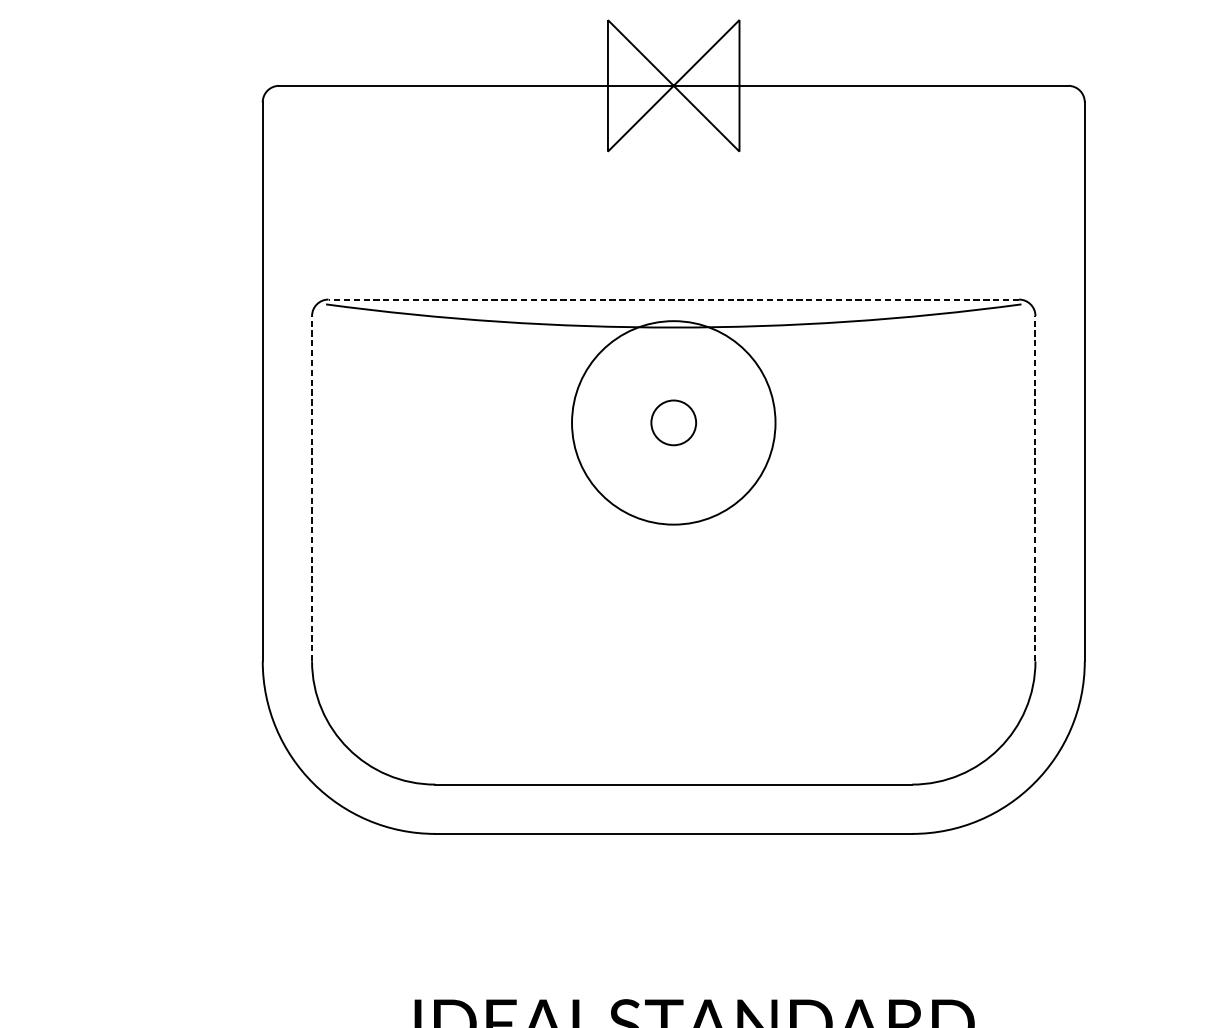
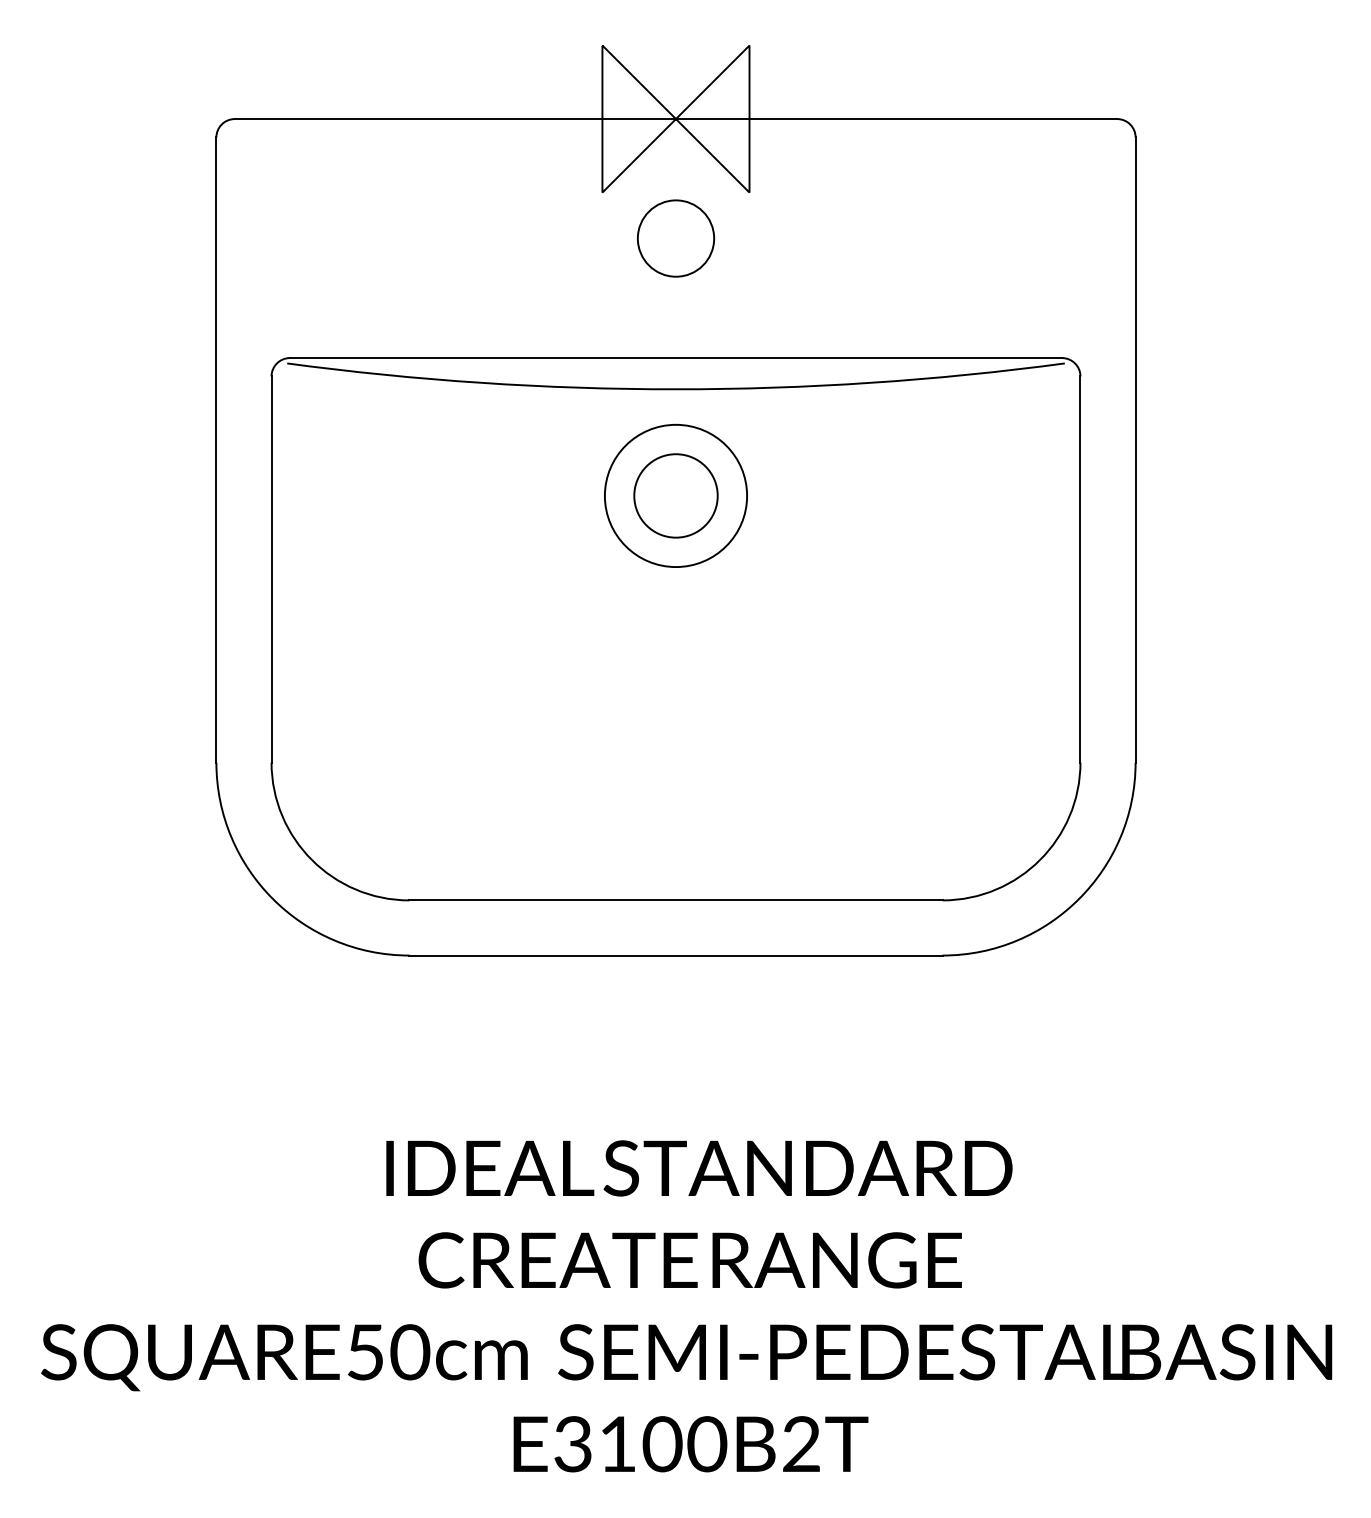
circle: (674, 192) -> (676, 238), added
line: (673, 299) -> (675, 358), dashed -> solid
circle: (673, 422) -> (675, 495), size x0.62
circle: (673, 422) -> (675, 495), size x1.67
line: (312, 487) -> (271, 568), dashed -> solid
line: (1035, 487) -> (1080, 568), dashed -> solid

